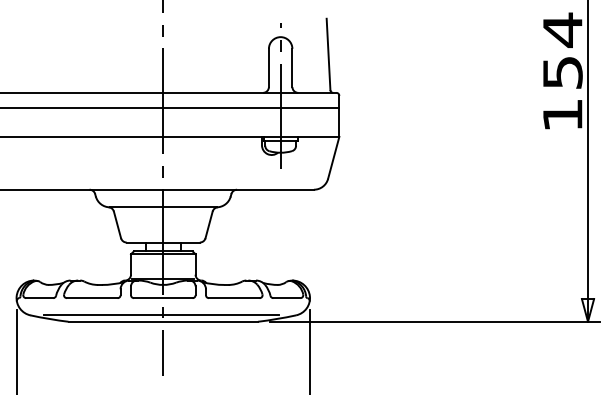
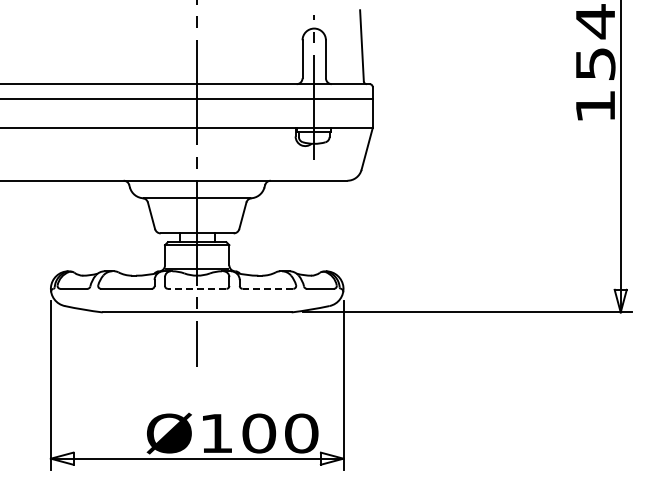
line: (162, 297) -> (196, 288), solid -> dashed
line: (233, 297) -> (267, 288), solid -> dashed
line: (161, 315) -> (195, 306), removed

